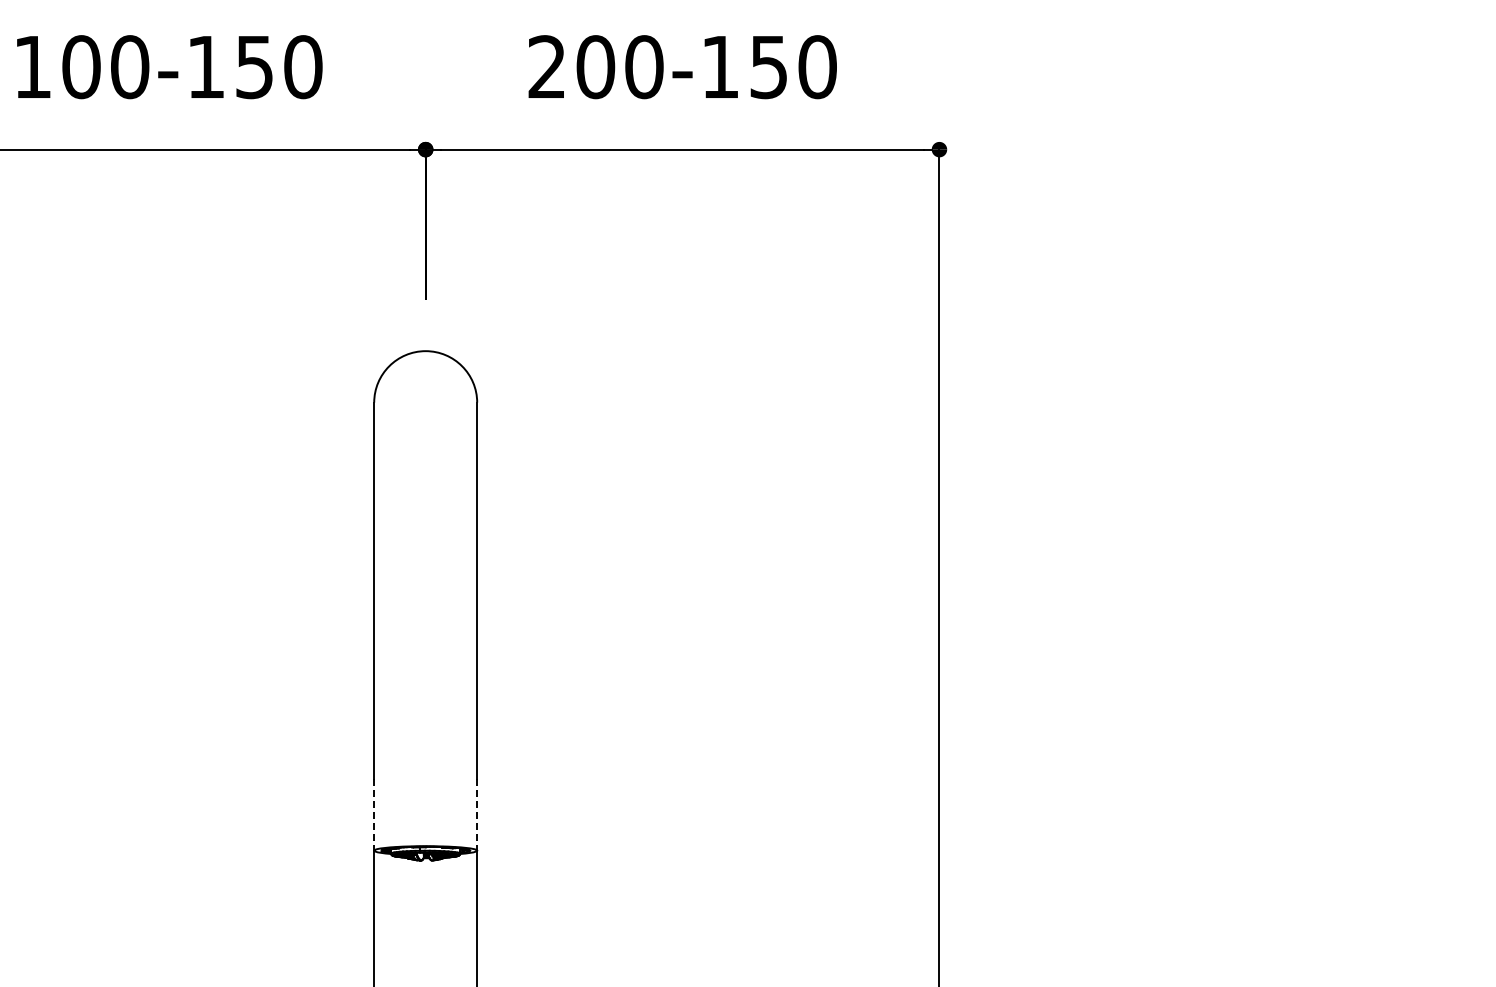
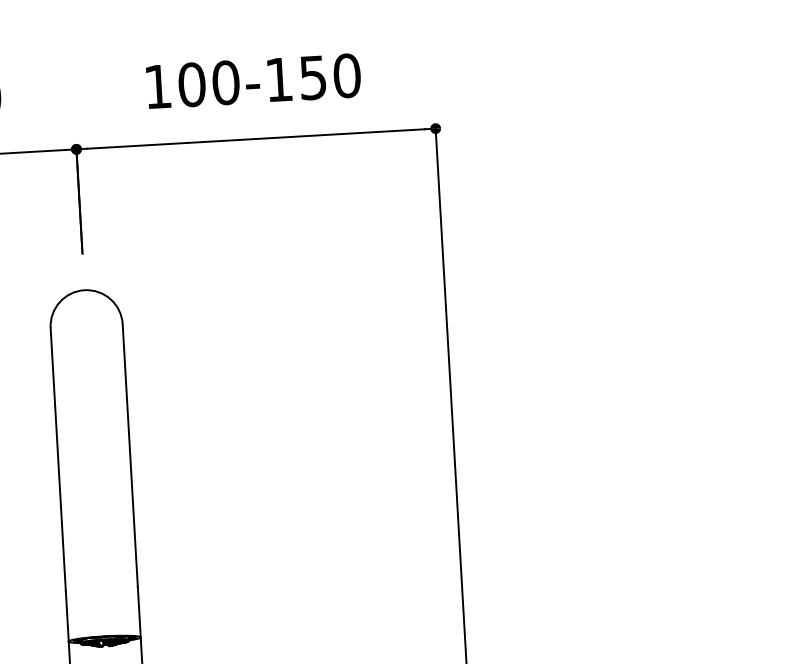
text: (546, 66) -> (157, 86), 200-150 -> 100-150
line: (374, 814) -> (67, 616), dashed -> solid
line: (477, 814) -> (139, 612), dashed -> solid

